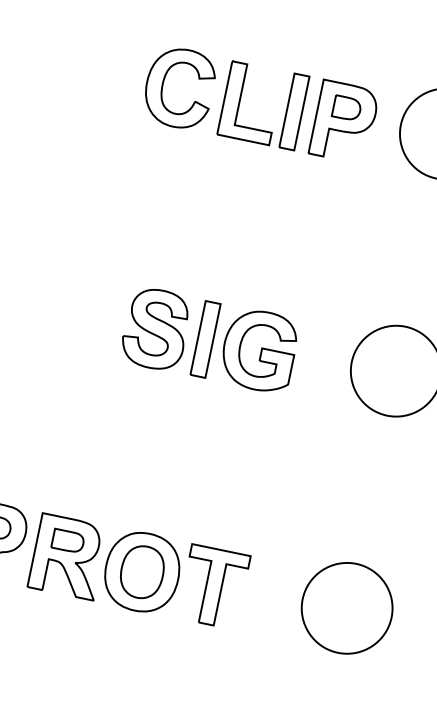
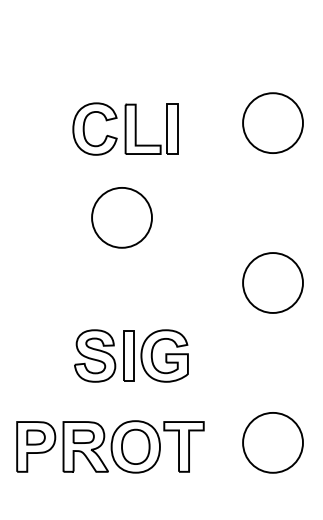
part: (345, 121) -> (206, 128), removed
part: (191, 227) -> (121, 217), added
part: (210, 339) -> (131, 355), moved

